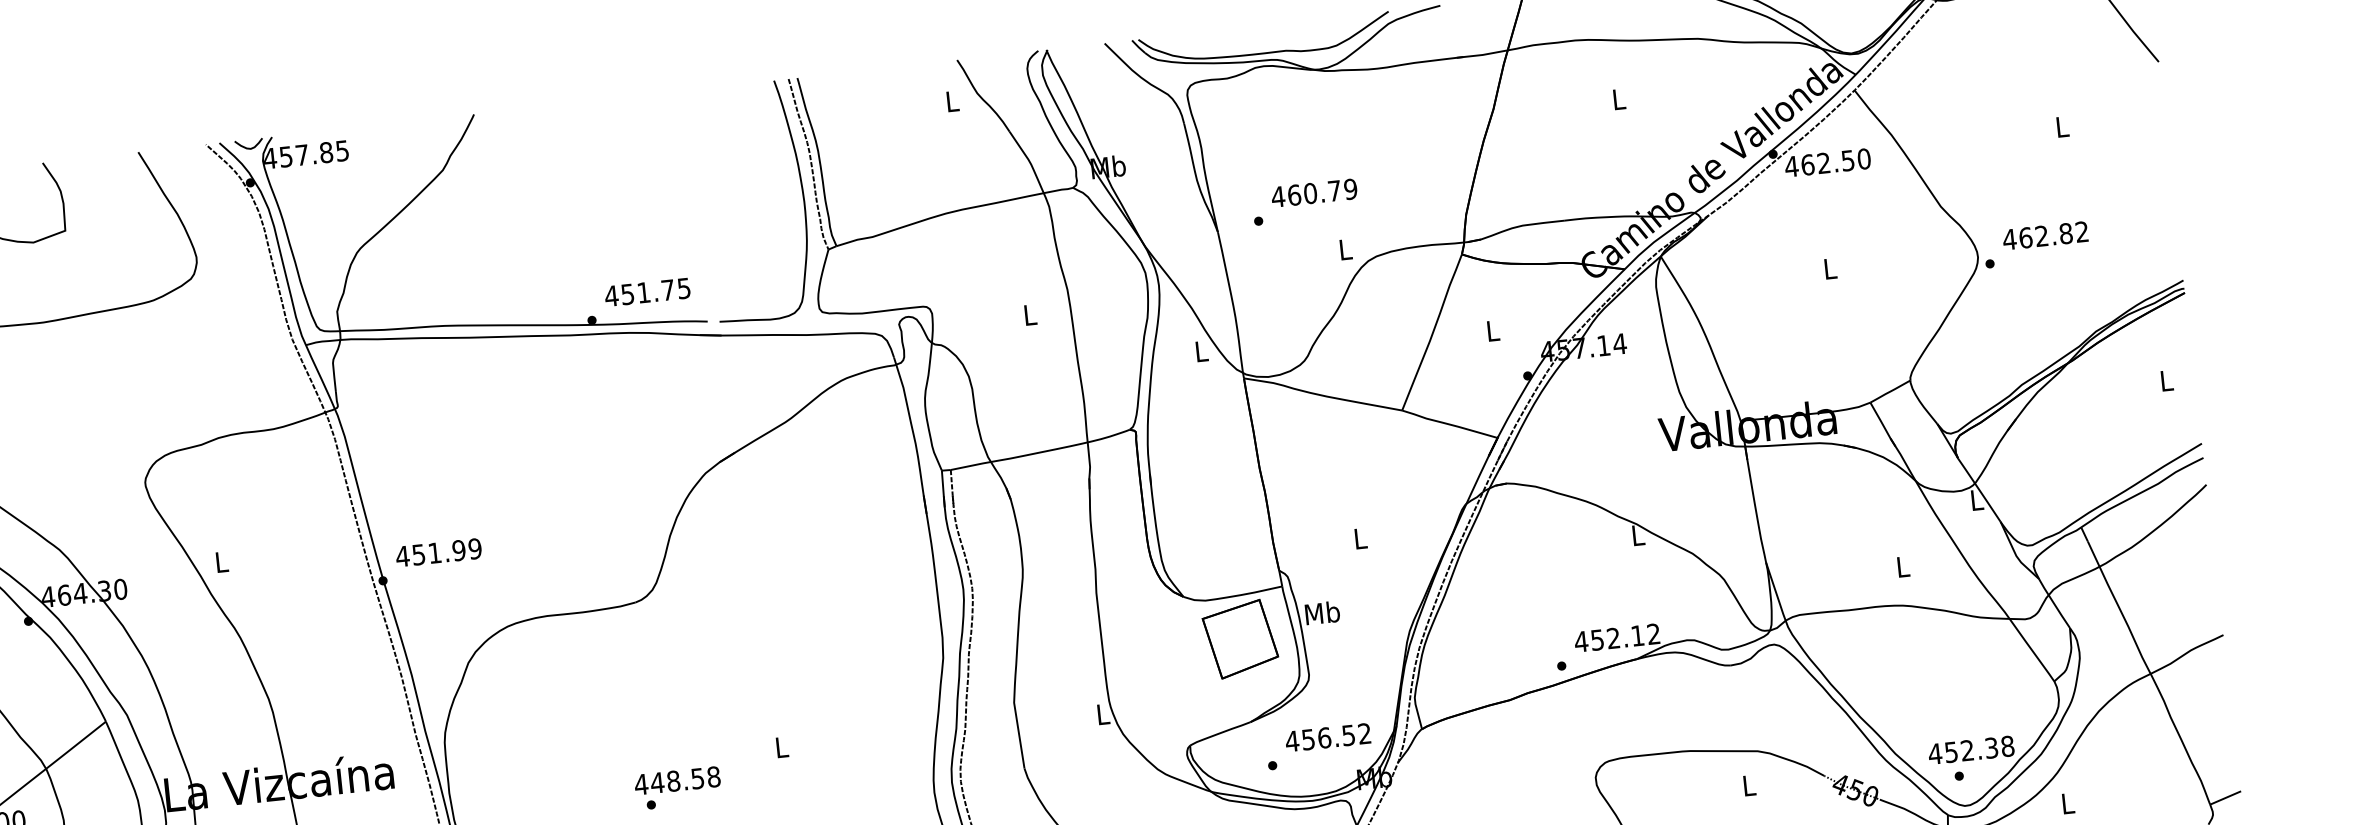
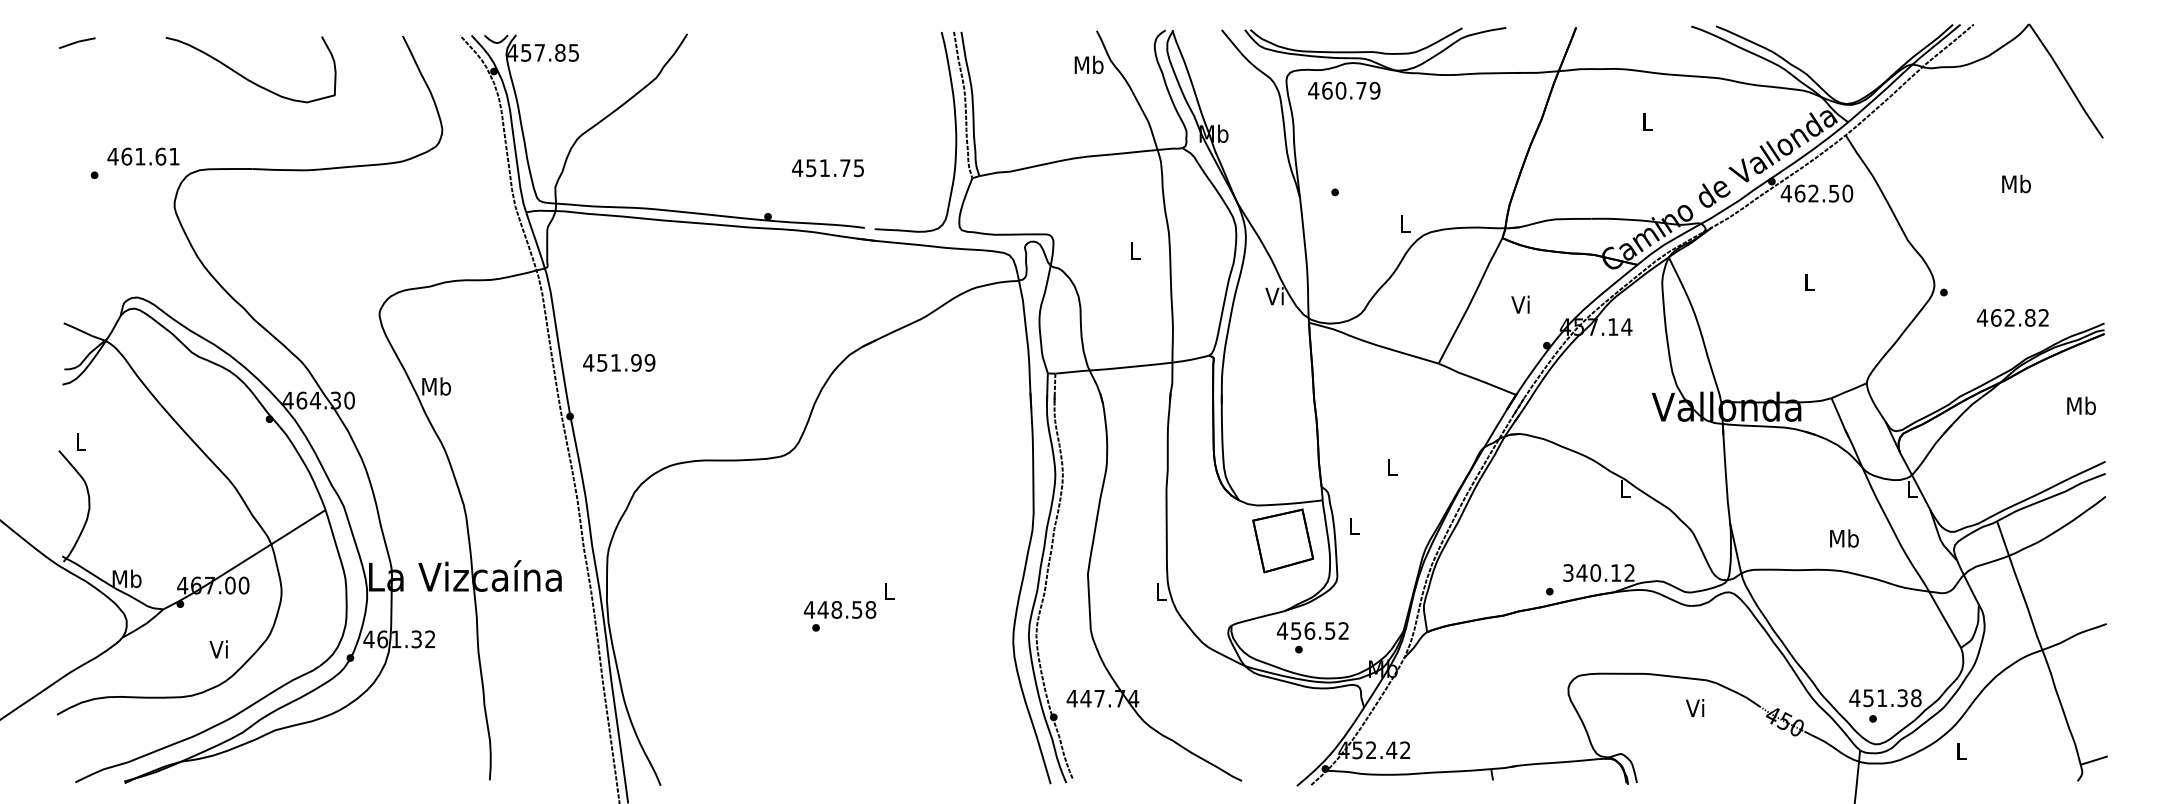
text: (951, 100) -> (1088, 64), L -> Mb
text: (2062, 126) -> (2016, 183), L -> Mb
text: (1314, 192) -> (1344, 90), moved
text: (2045, 235) -> (2012, 317), moved
text: (646, 292) -> (827, 168), moved
text: (1491, 330) -> (1520, 304), L -> Vi
text: (1199, 351) -> (1274, 296), L -> Vi
text: (2166, 380) -> (2081, 405), L -> Mb
text: (439, 552) -> (619, 362), moved
text: (221, 561) -> (436, 386), L -> Mb
text: (1903, 566) -> (1844, 538), L -> Mb
text: (1321, 613) -> (1353, 526), Mb -> L
text: (1596, 639) -> (1581, 572), 452.12 -> 340.12
text: (1327, 737) -> (1312, 630), moved
text: (1967, 749) -> (1882, 697), 452.38 -> 451.38
text: (1748, 784) -> (1695, 707), L -> Vi
text: (677, 788) -> (839, 616), moved

